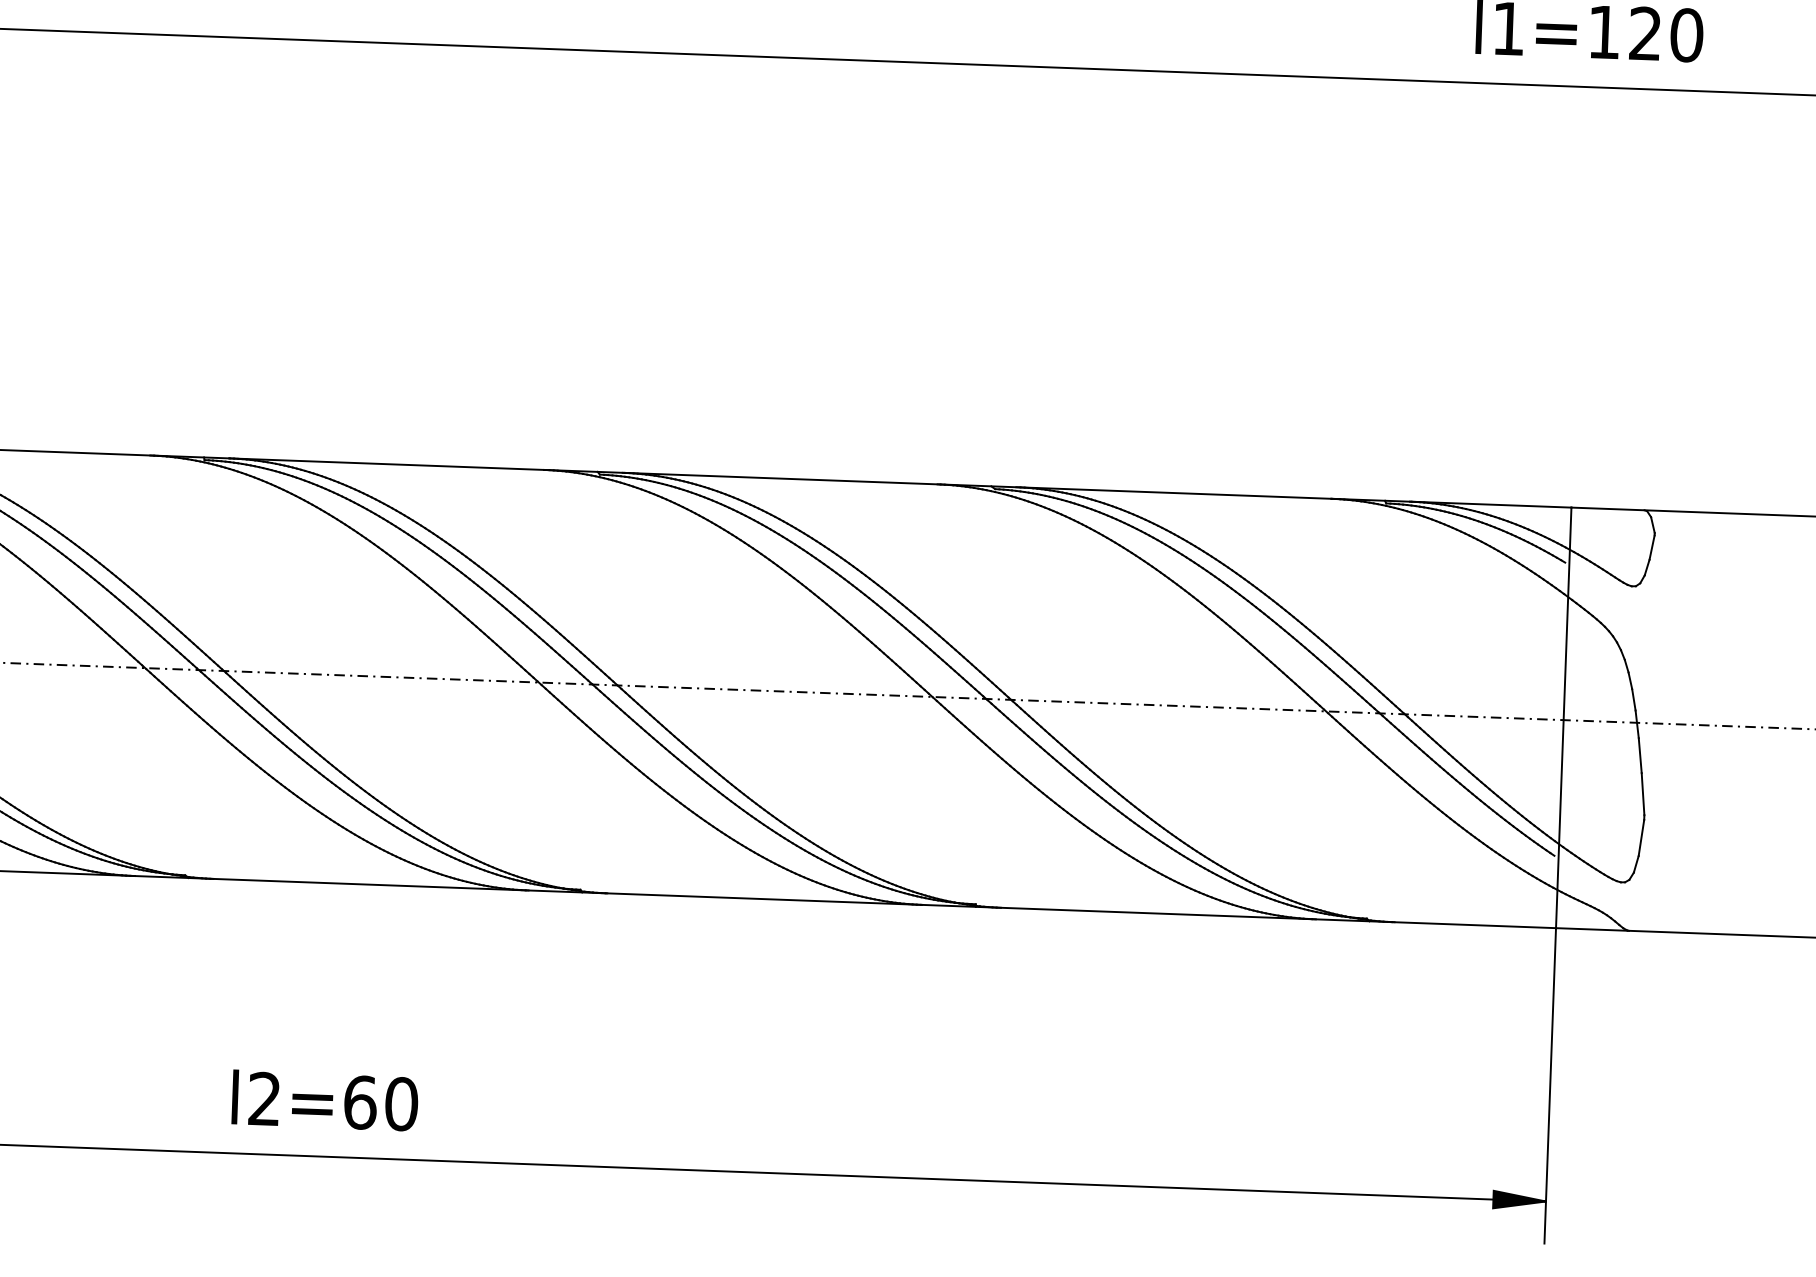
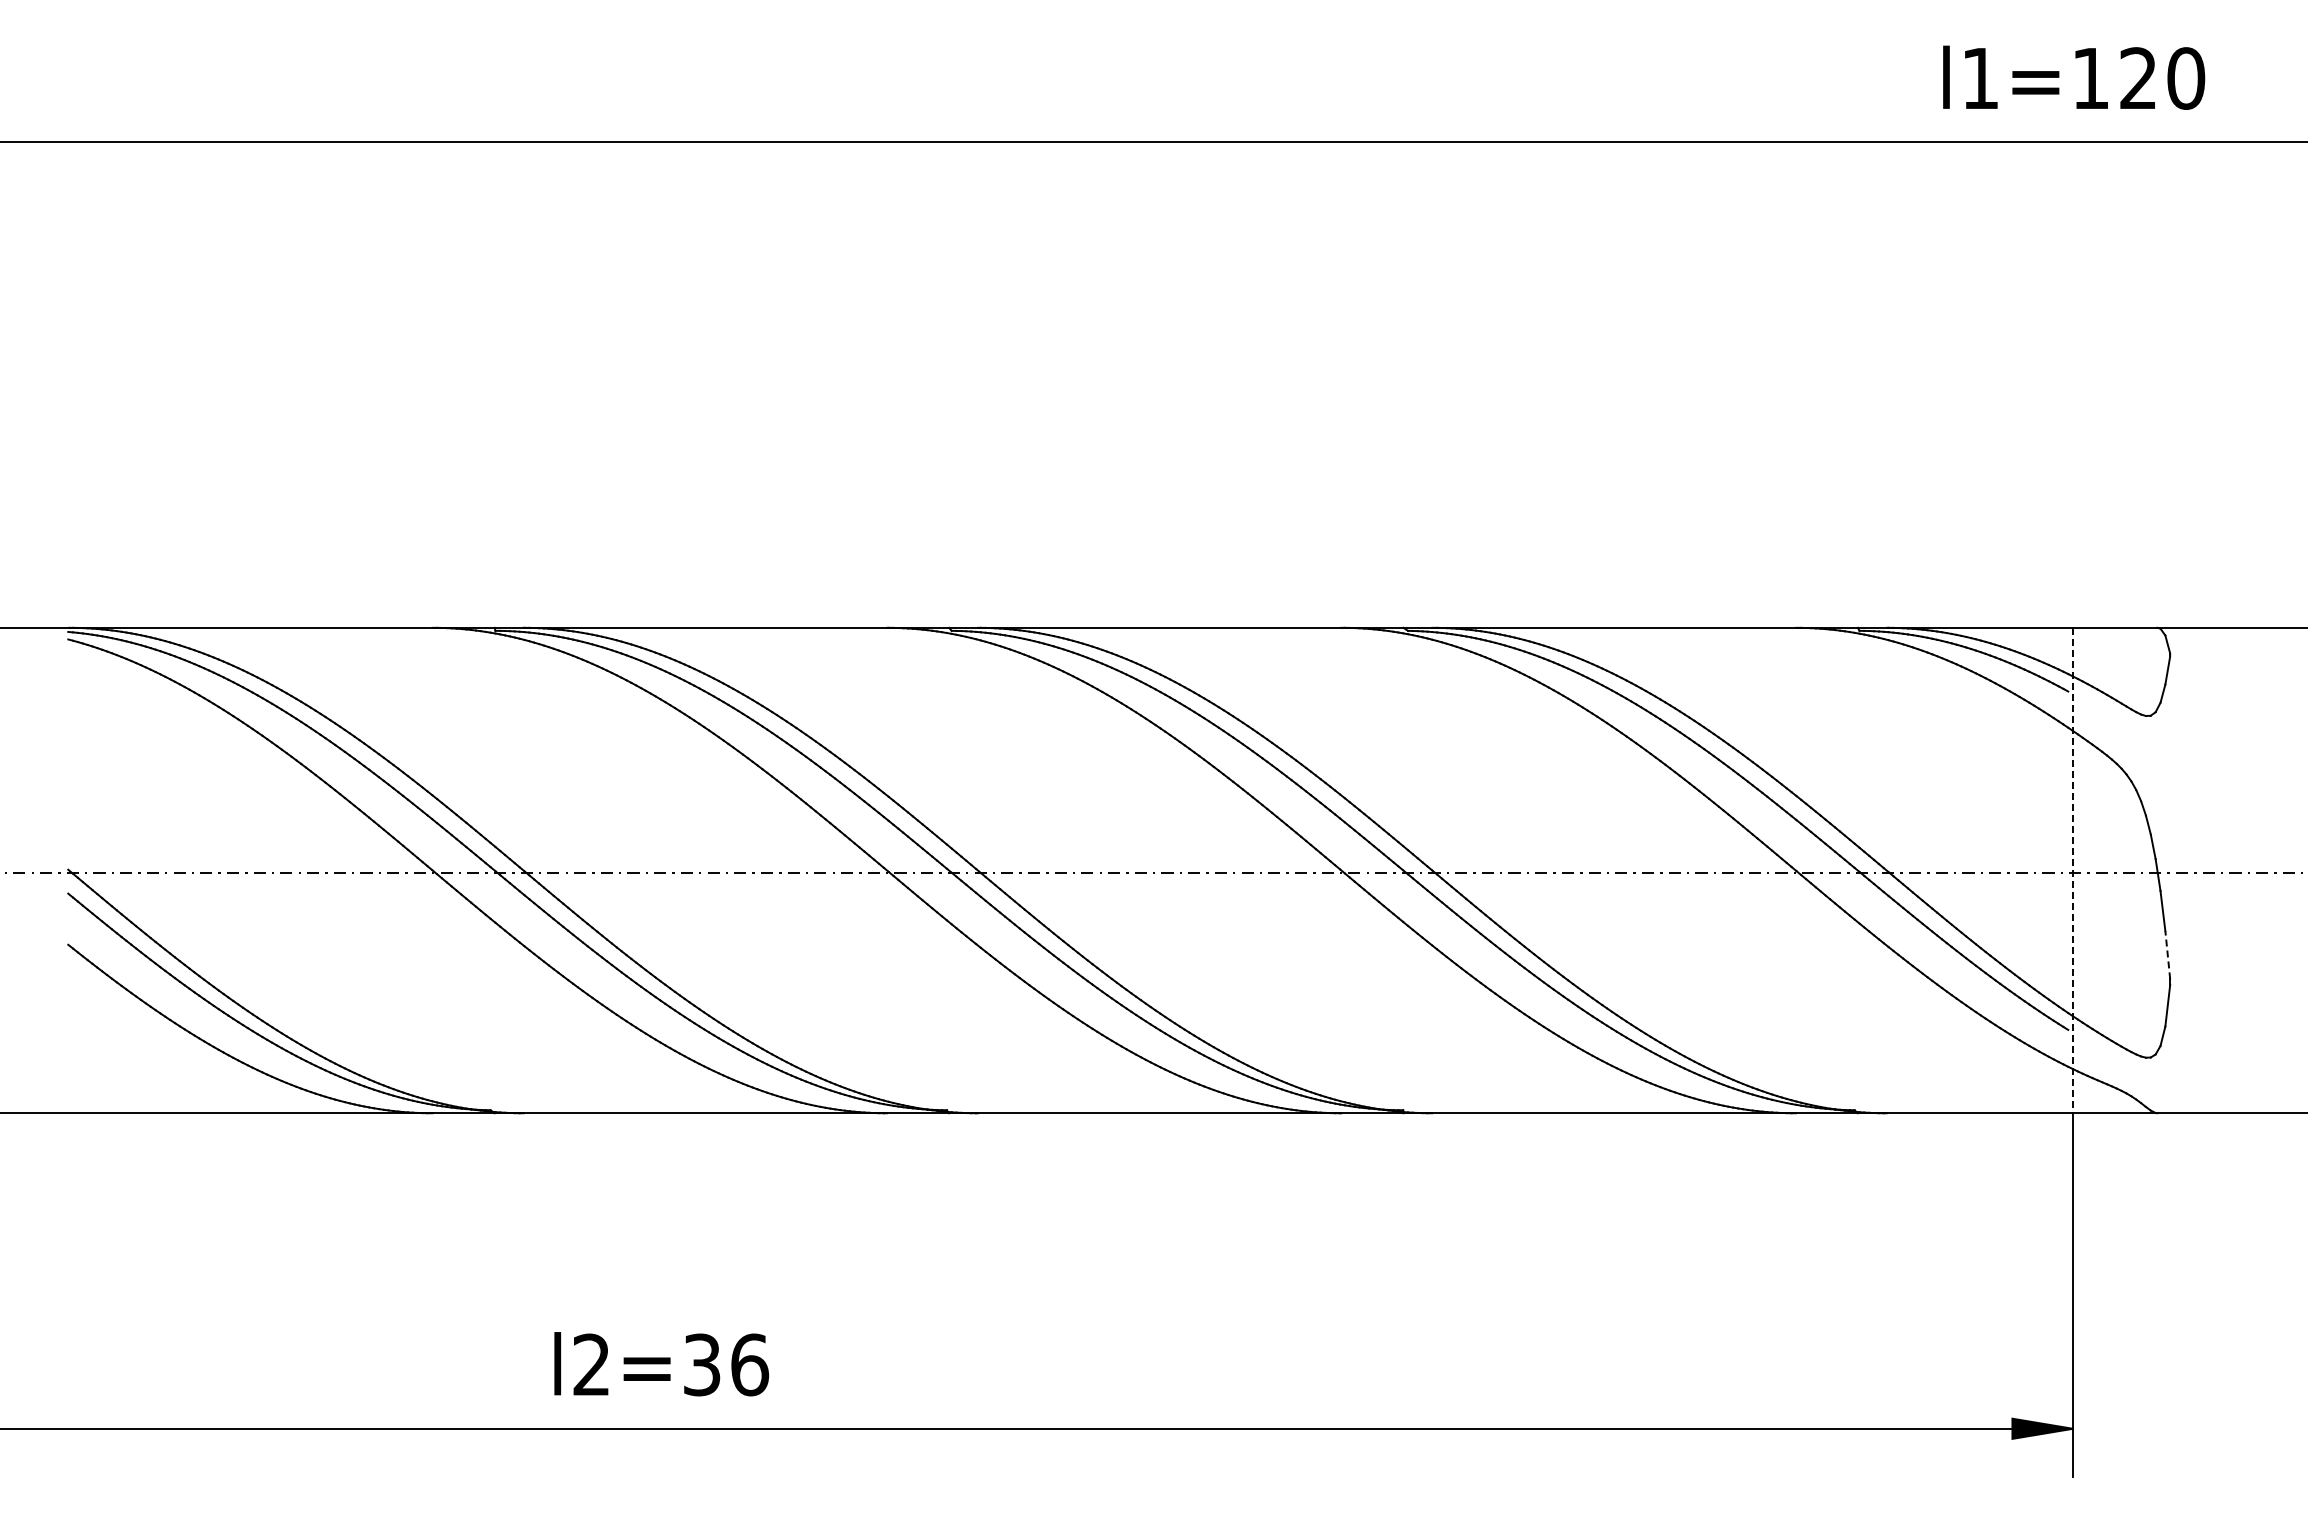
line: (1564, 717) -> (2073, 870), solid -> dashed
line: (1642, 793) -> (2167, 954), solid -> dashed
text: (381, 1103) -> (726, 1364), l2=60 -> l2=36

